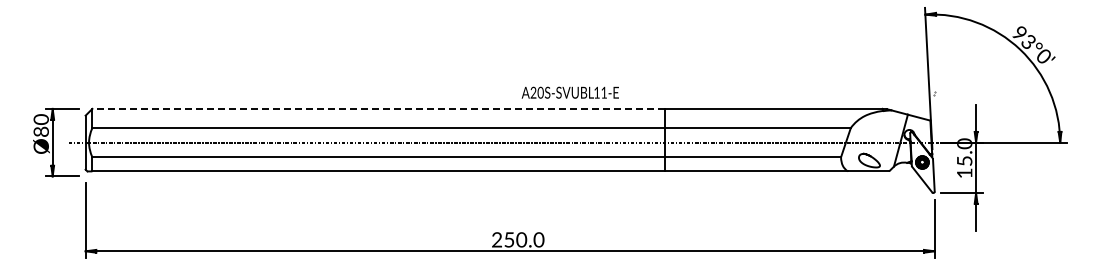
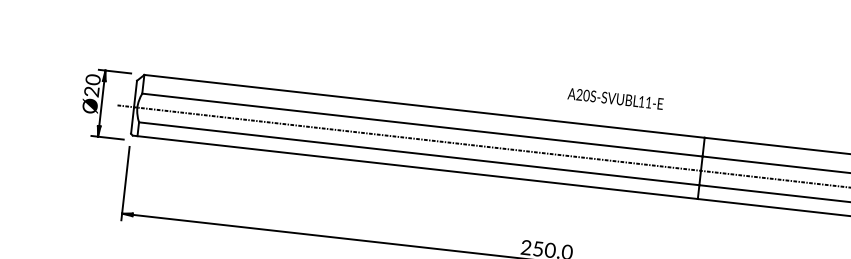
text: (569, 92) -> (614, 98), moved
line: (378, 108) -> (424, 105), dashed -> solid
text: (41, 131) -> (92, 91), Ø80 -> Ø20

